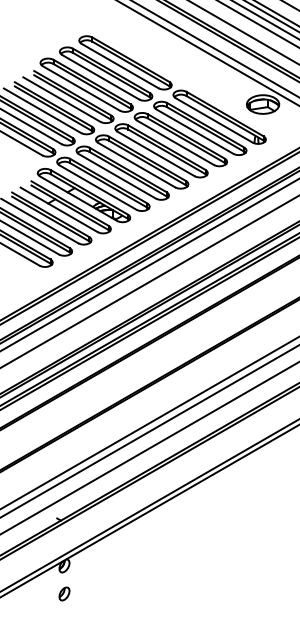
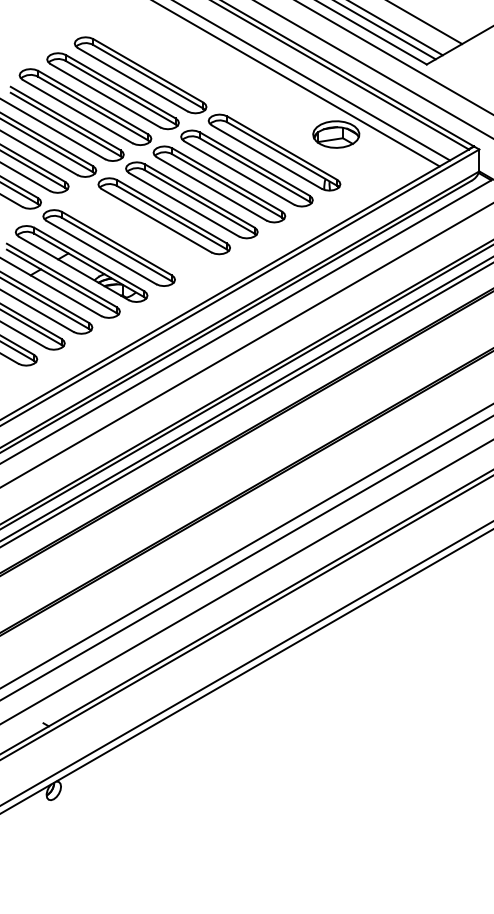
part: (122, 173) -> (136, 232), removed
part: (64, 593) -> (53, 830), removed

